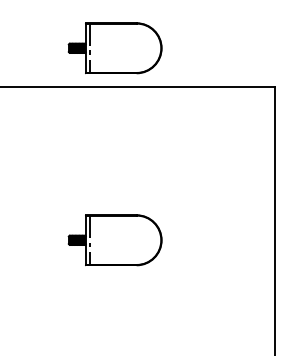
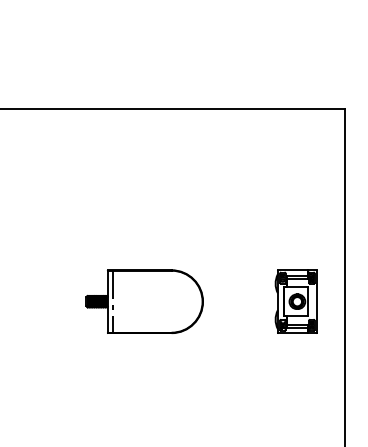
part: (114, 48) -> (143, 60), removed
part: (235, 240) -> (295, 302), added

